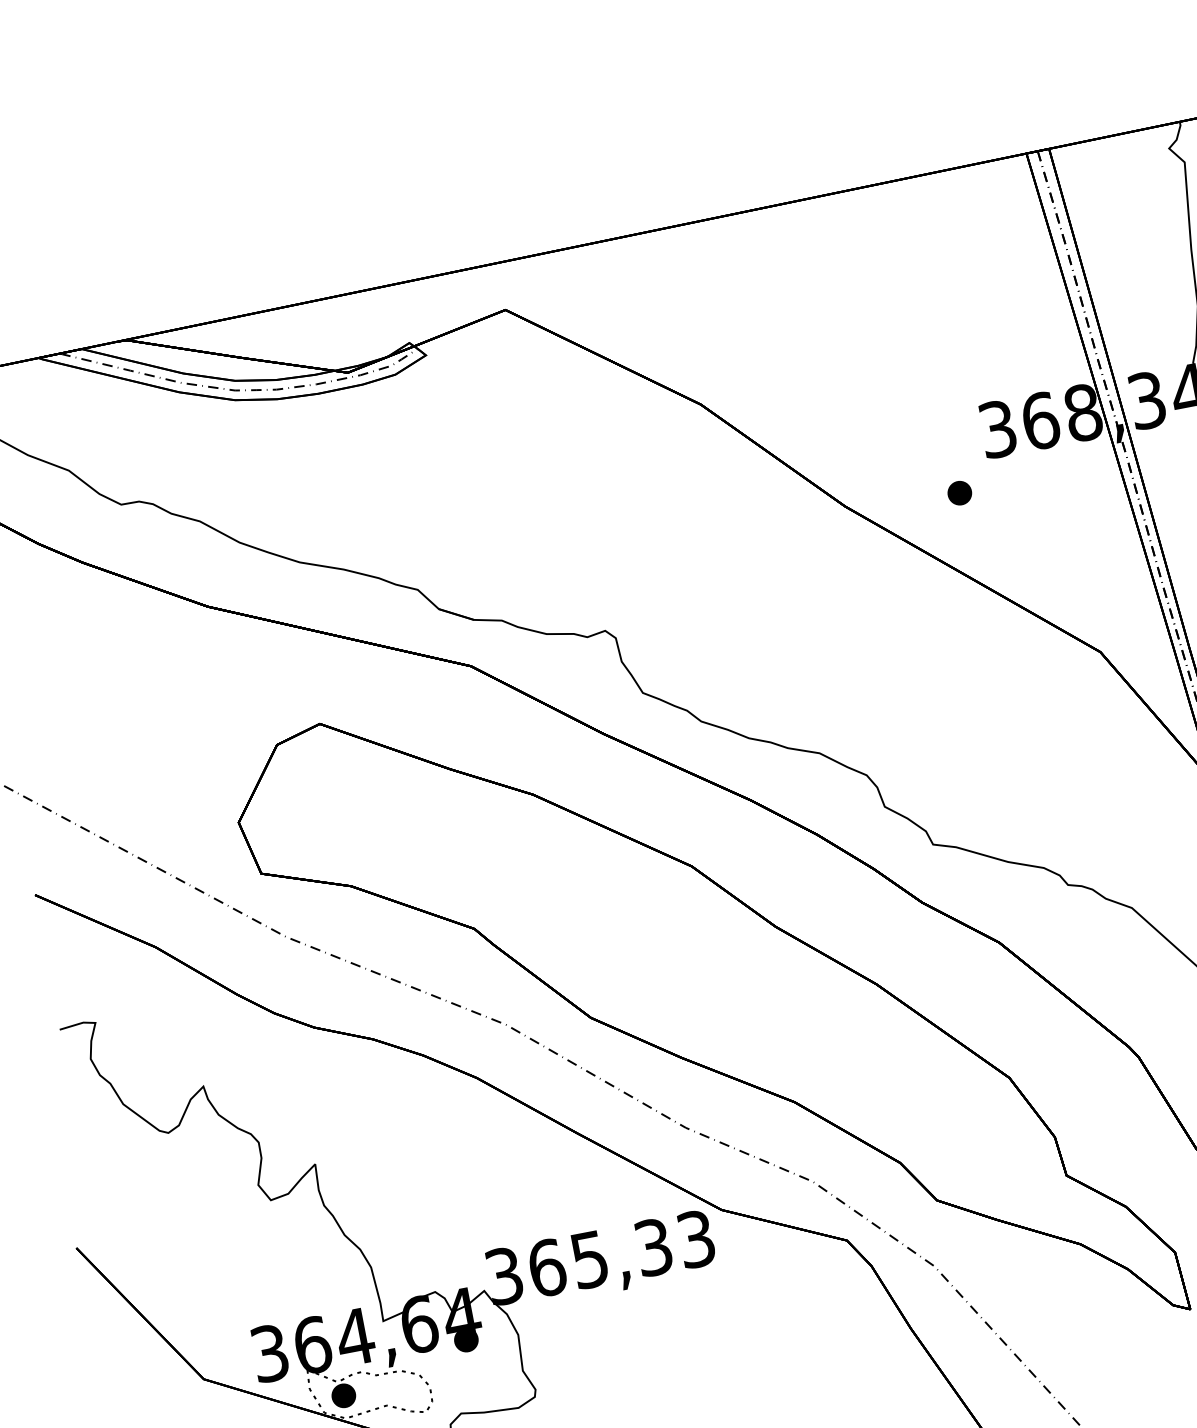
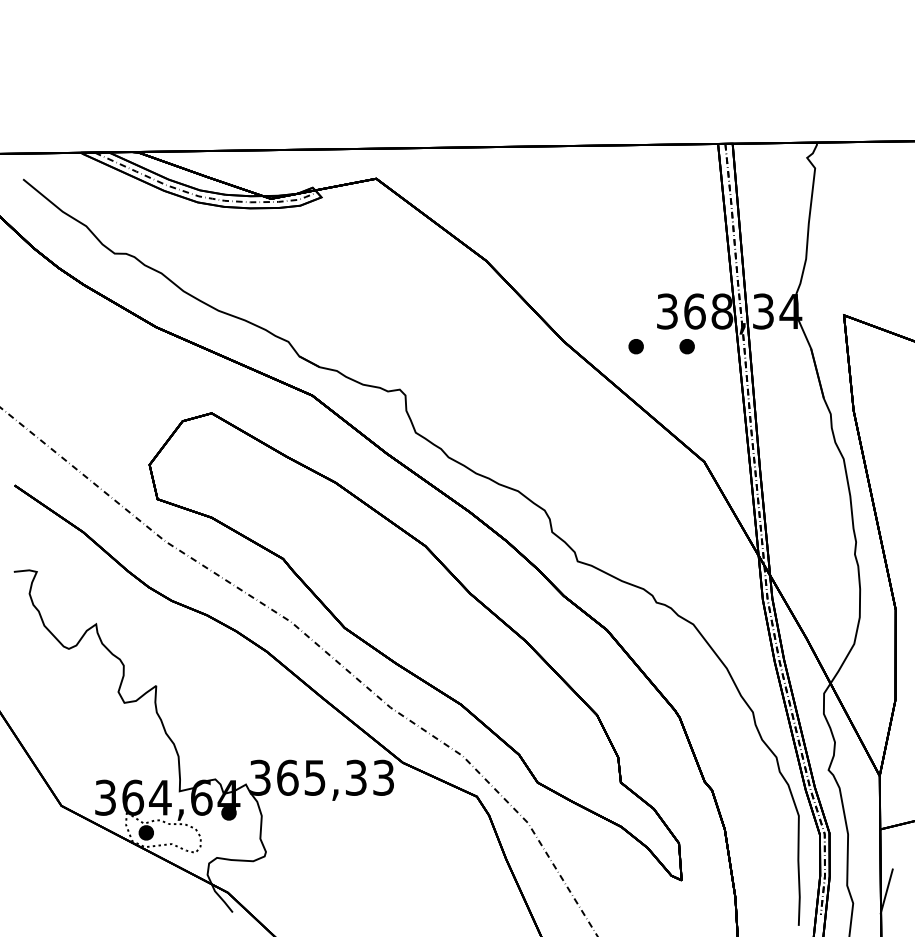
part: (1038, 477) -> (686, 346), added

